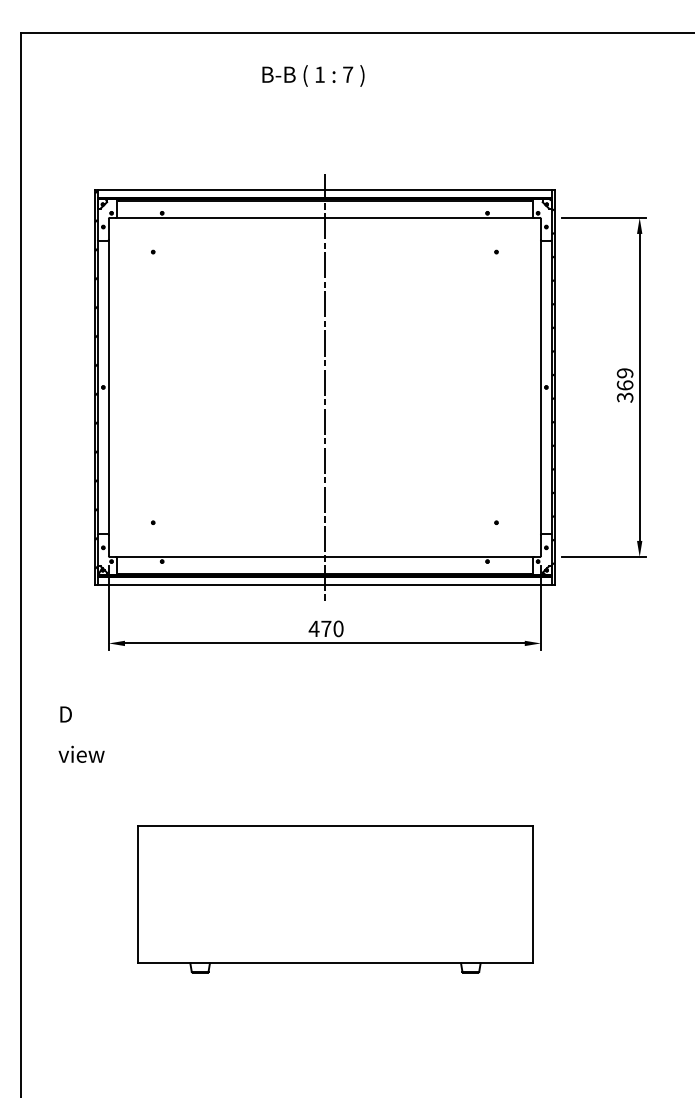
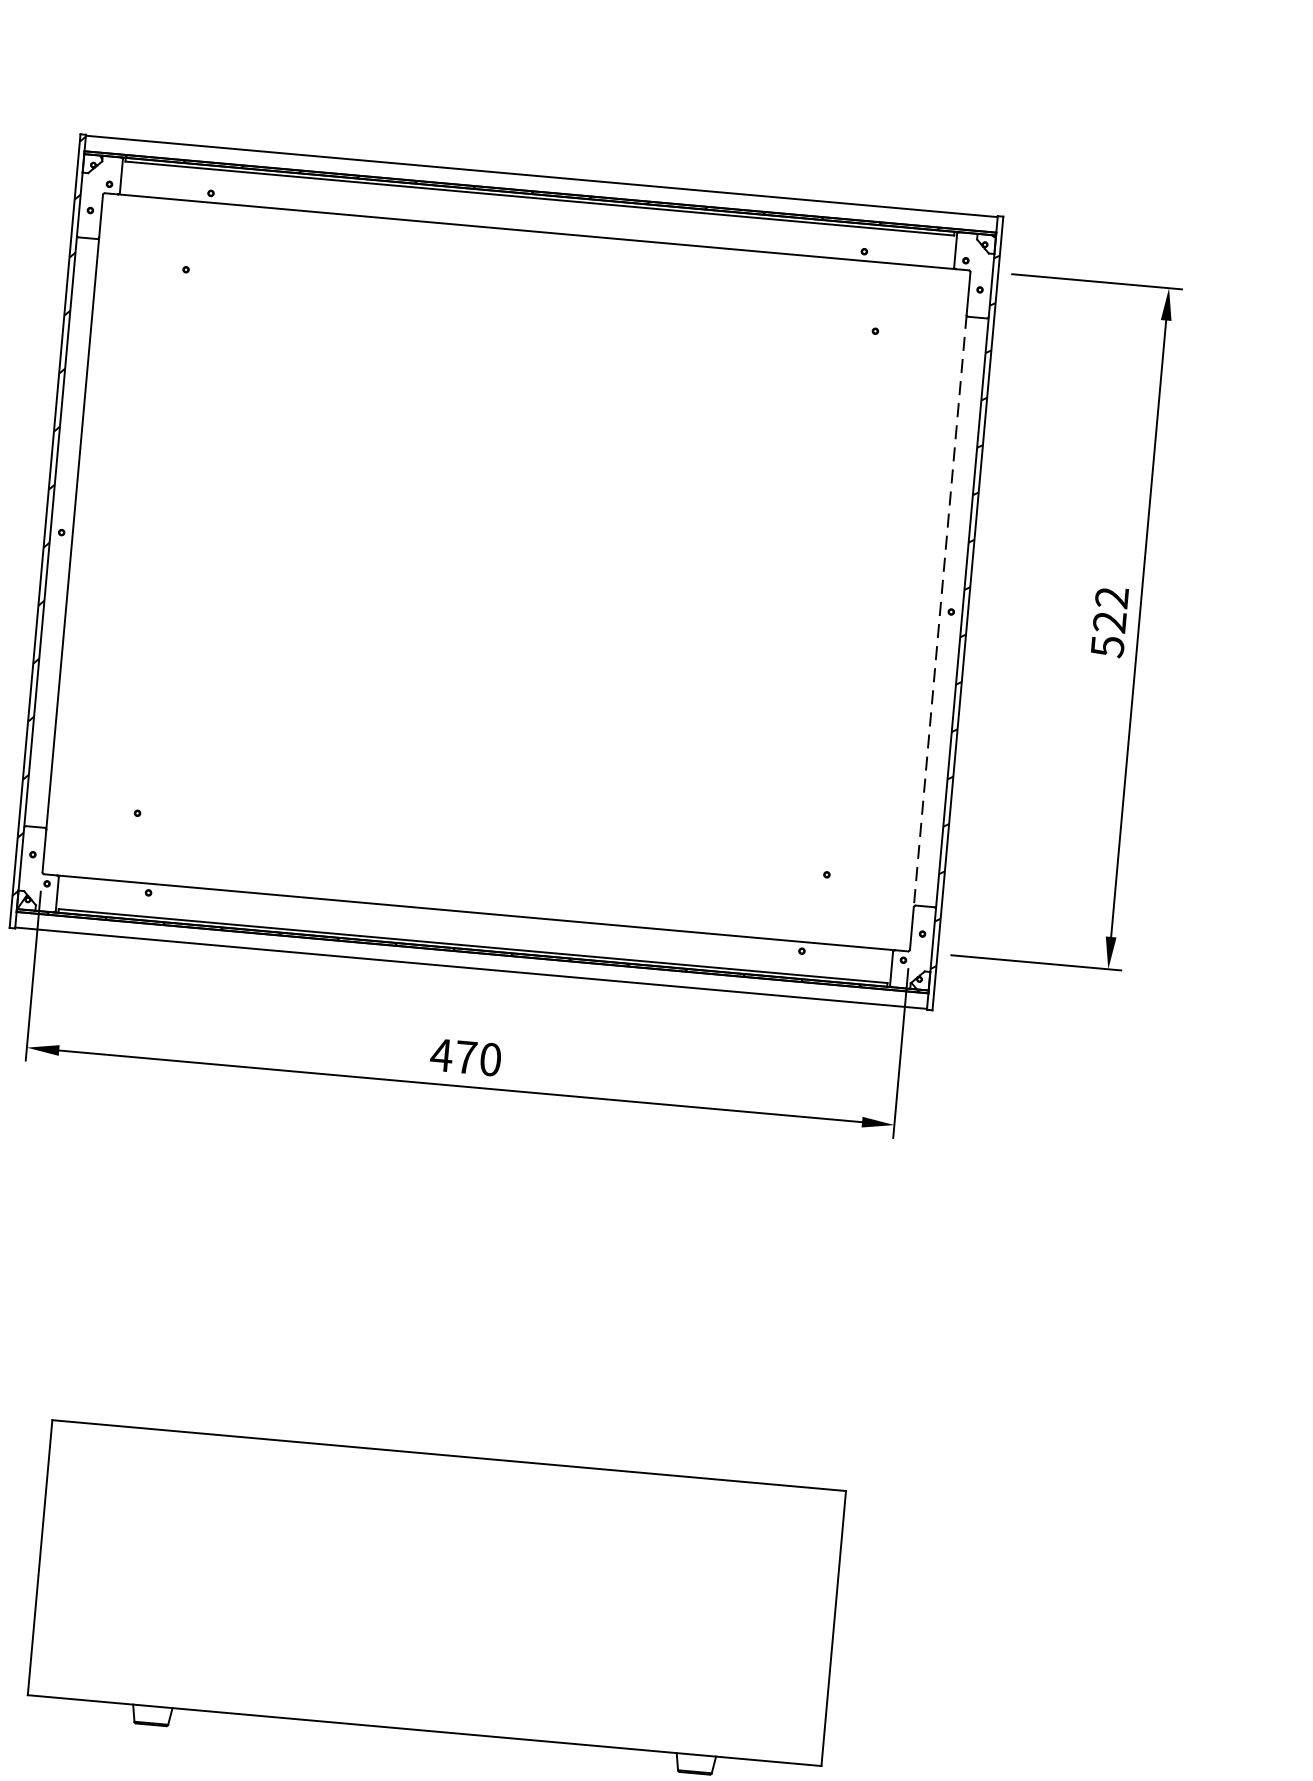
text: (624, 385) -> (1108, 622), 369 -> 522
line: (324, 387) -> (505, 572), removed
line: (540, 387) -> (939, 611), solid -> dashed

